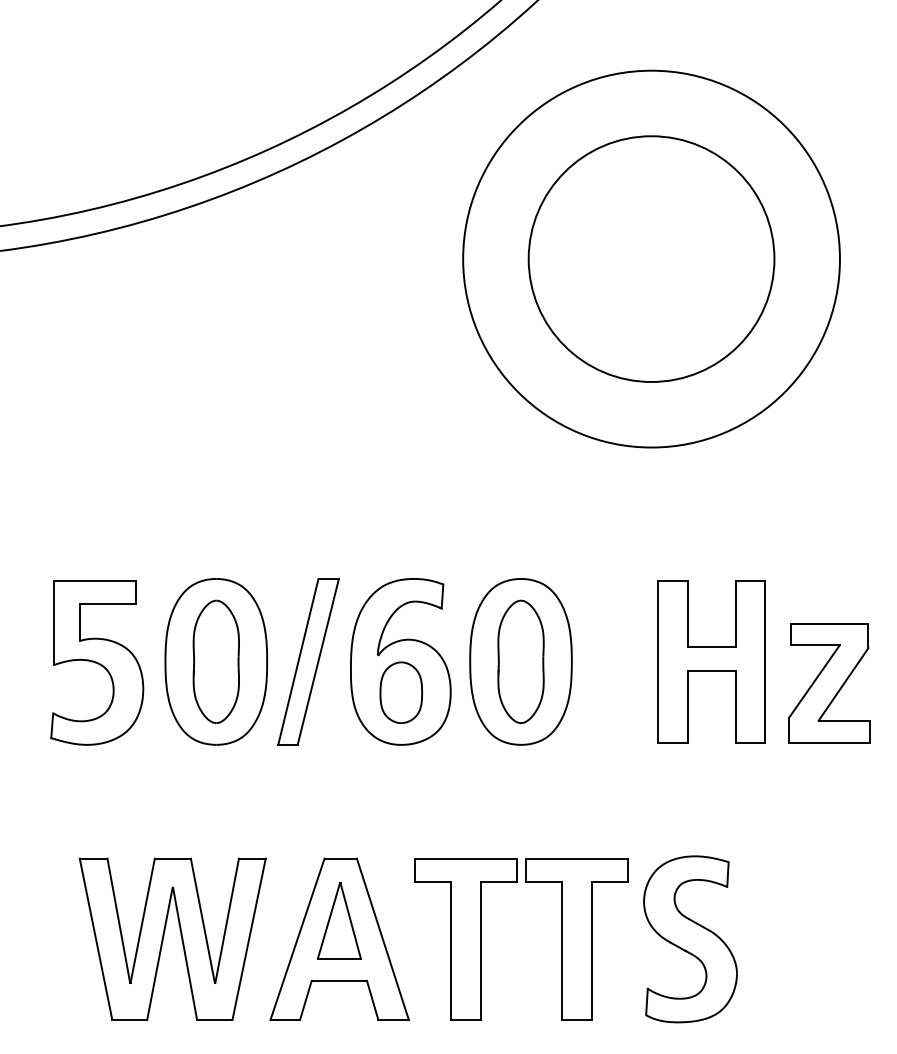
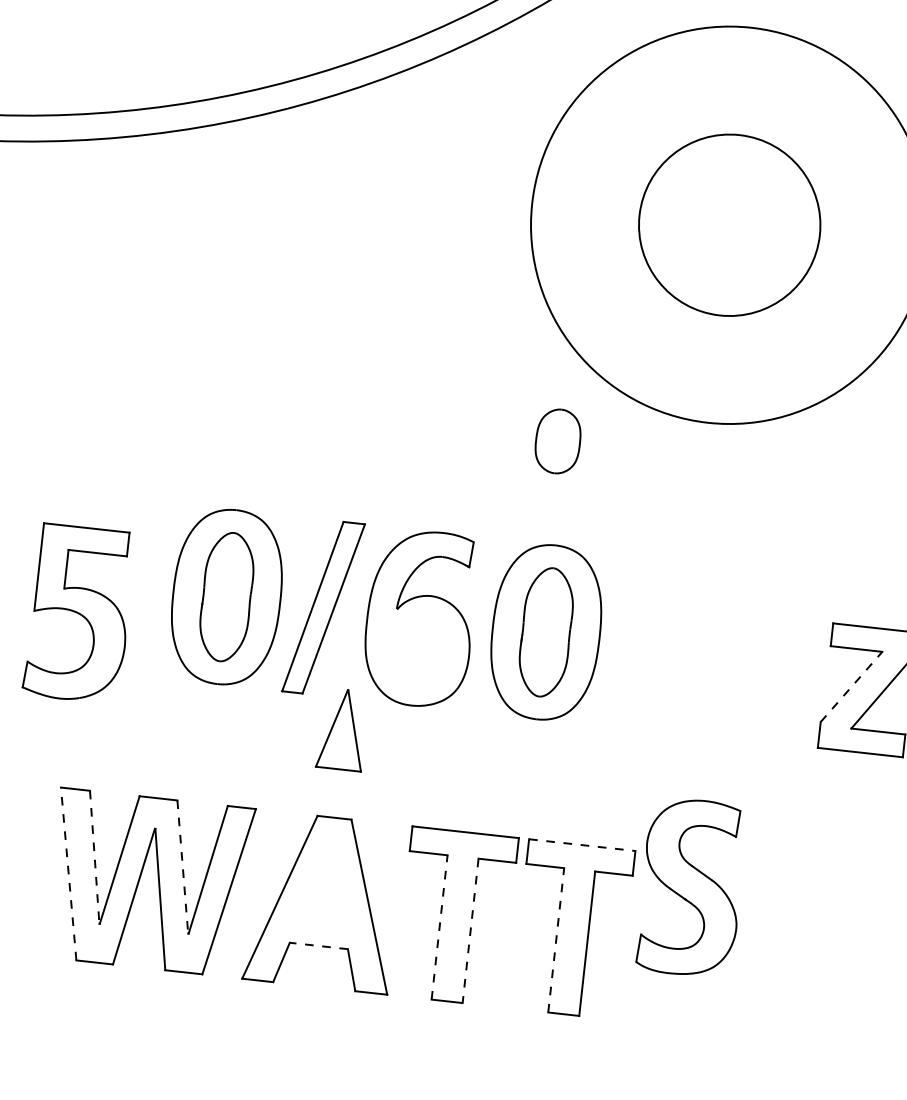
circle: (651, 259) -> (729, 225), size x0.7
part: (711, 661) -> (745, 654), removed
part: (97, 662) -> (79, 613), moved
line: (814, 681) -> (851, 686), solid -> dashed
part: (400, 692) -> (557, 441), moved
line: (577, 858) -> (582, 844), solid -> dashed
part: (339, 920) -> (342, 729), moved
line: (118, 921) -> (94, 857), solid -> dashed
line: (202, 921) -> (182, 867), solid -> dashed
line: (95, 938) -> (68, 873), solid -> dashed
part: (690, 939) -> (691, 887), moved
line: (451, 951) -> (439, 927), solid -> dashed
line: (480, 951) -> (470, 931), solid -> dashed
line: (562, 951) -> (556, 940), solid -> dashed
line: (339, 981) -> (319, 946), solid -> dashed

